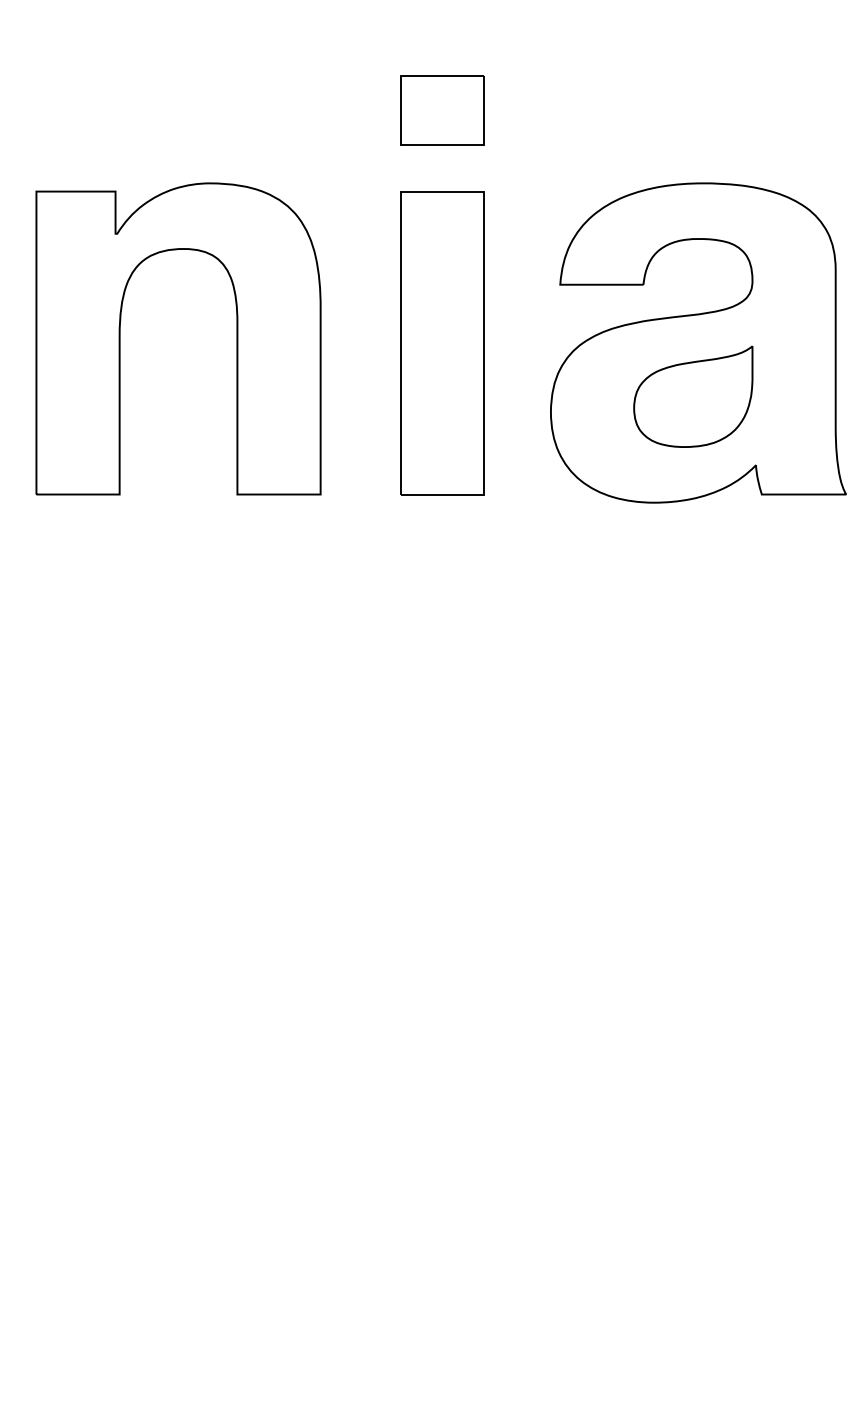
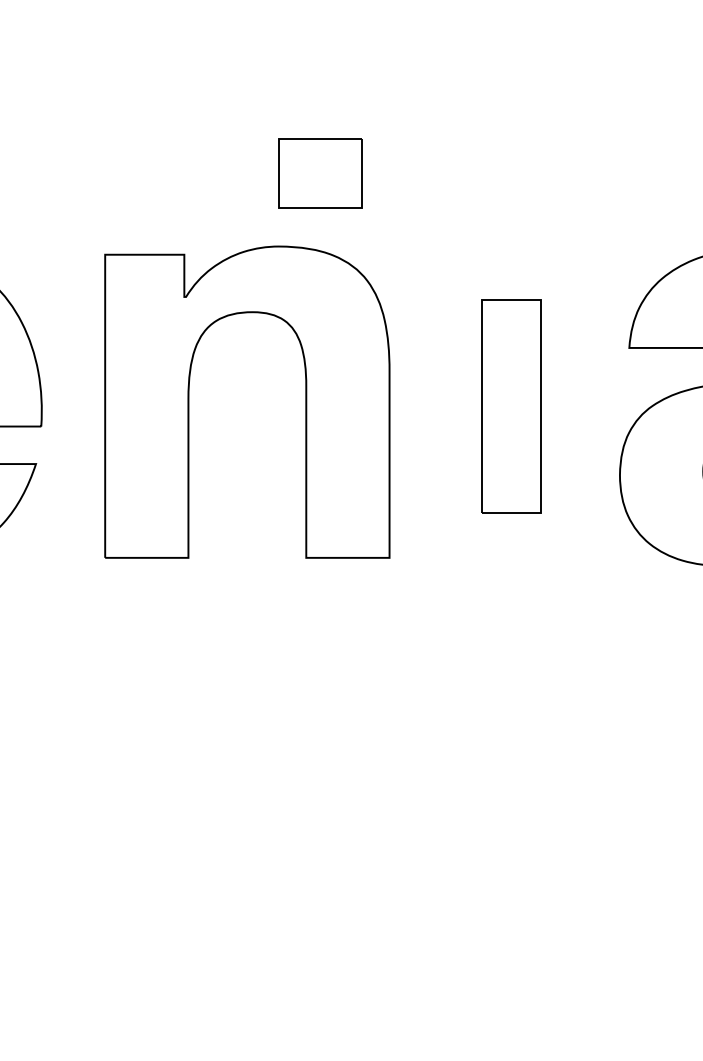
part: (442, 110) -> (320, 173), moved
part: (442, 343) -> (511, 406), size x0.7

